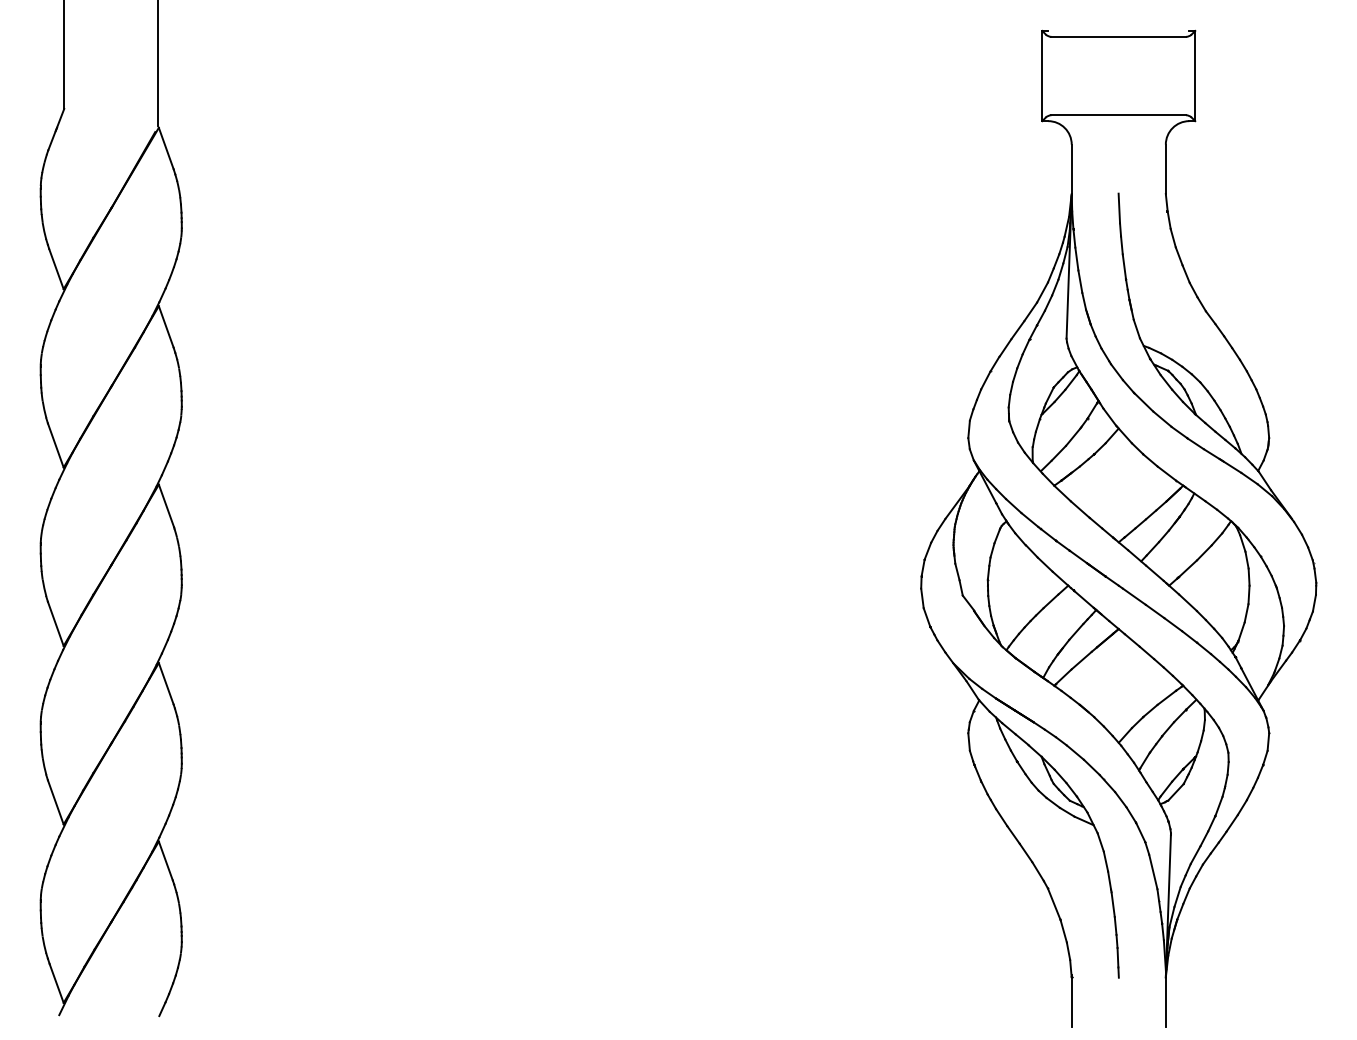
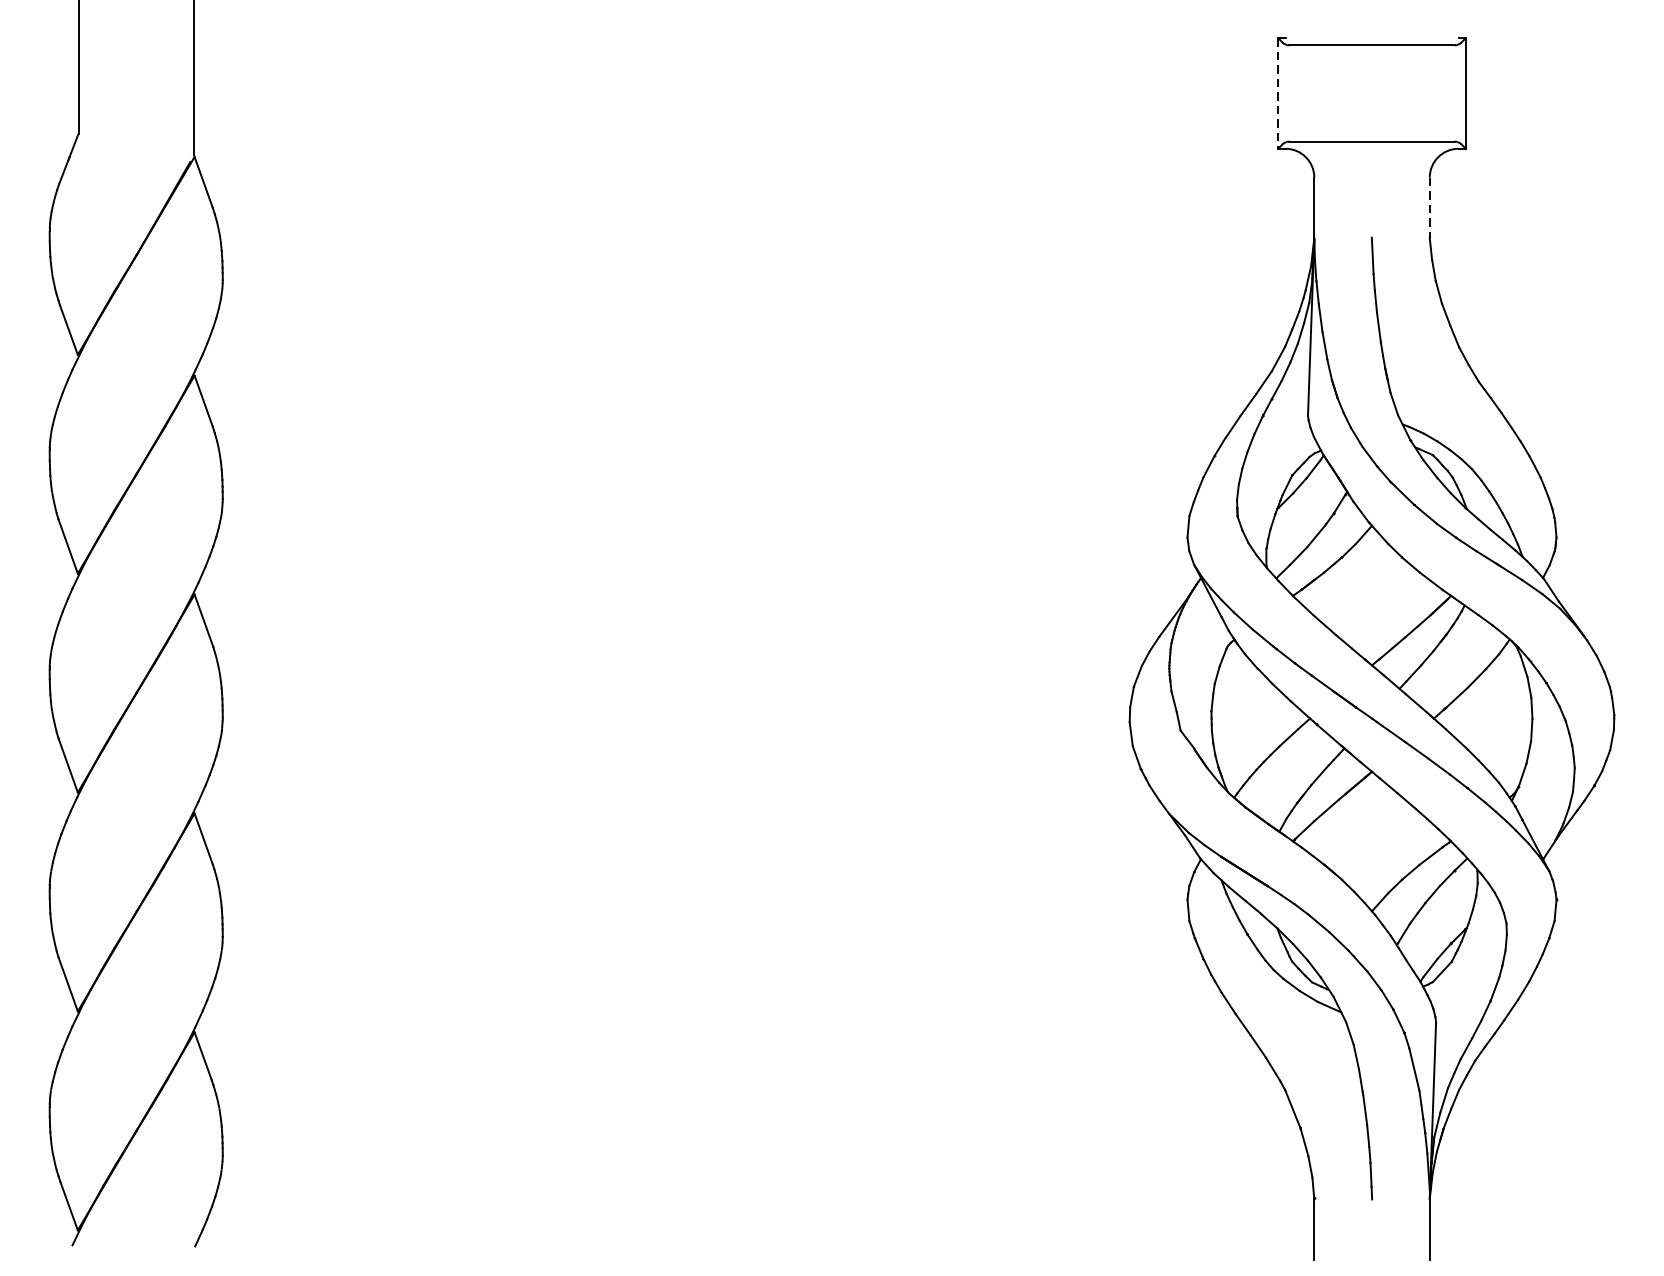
line: (1042, 76) -> (1278, 94), solid -> dashed
line: (1165, 169) -> (1429, 208), solid -> dashed

